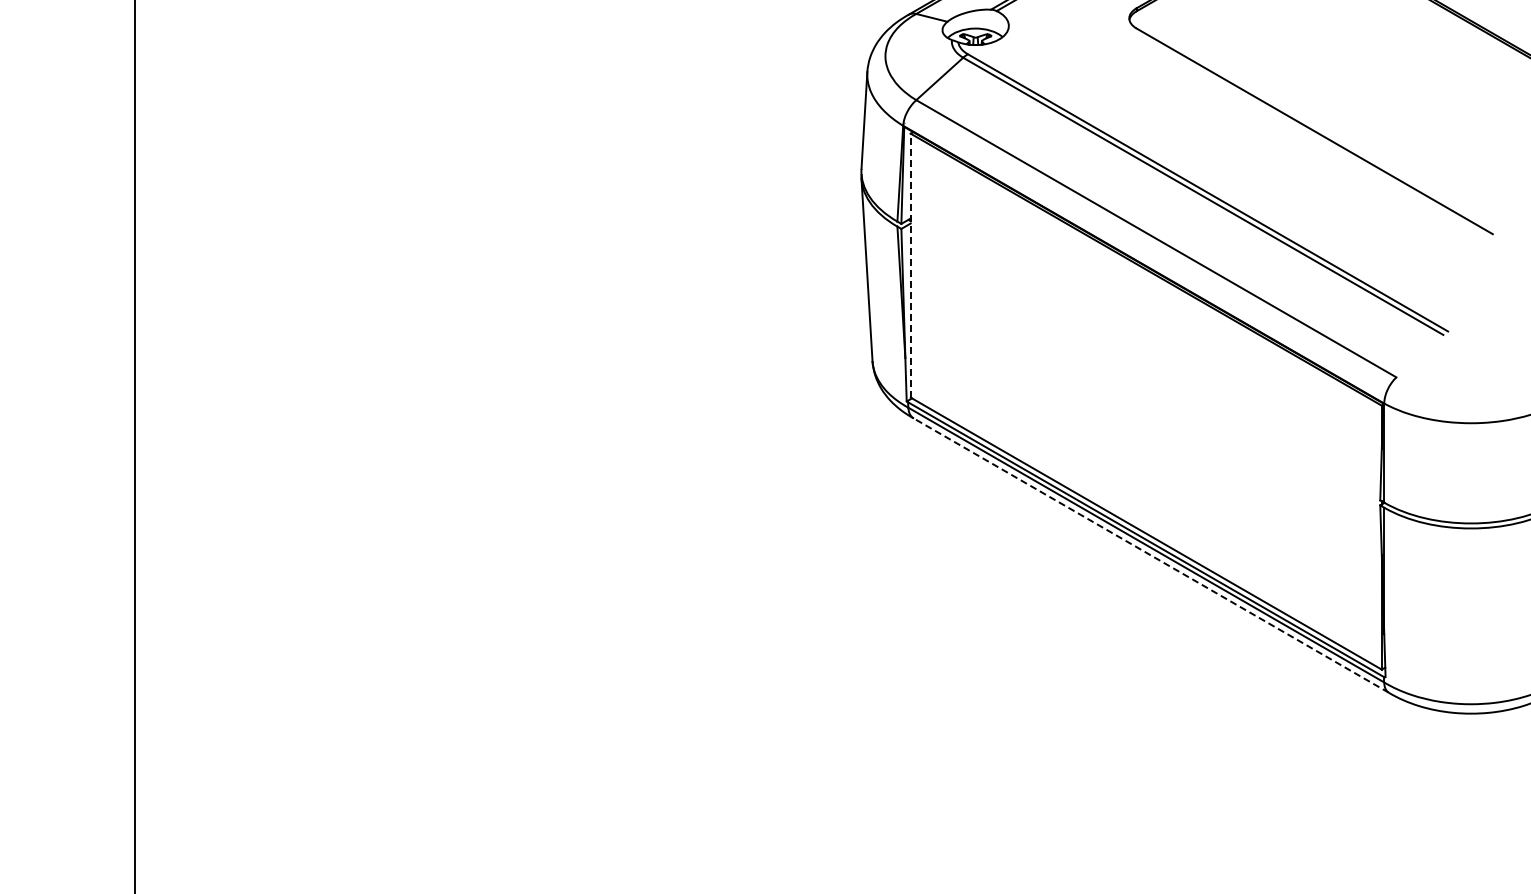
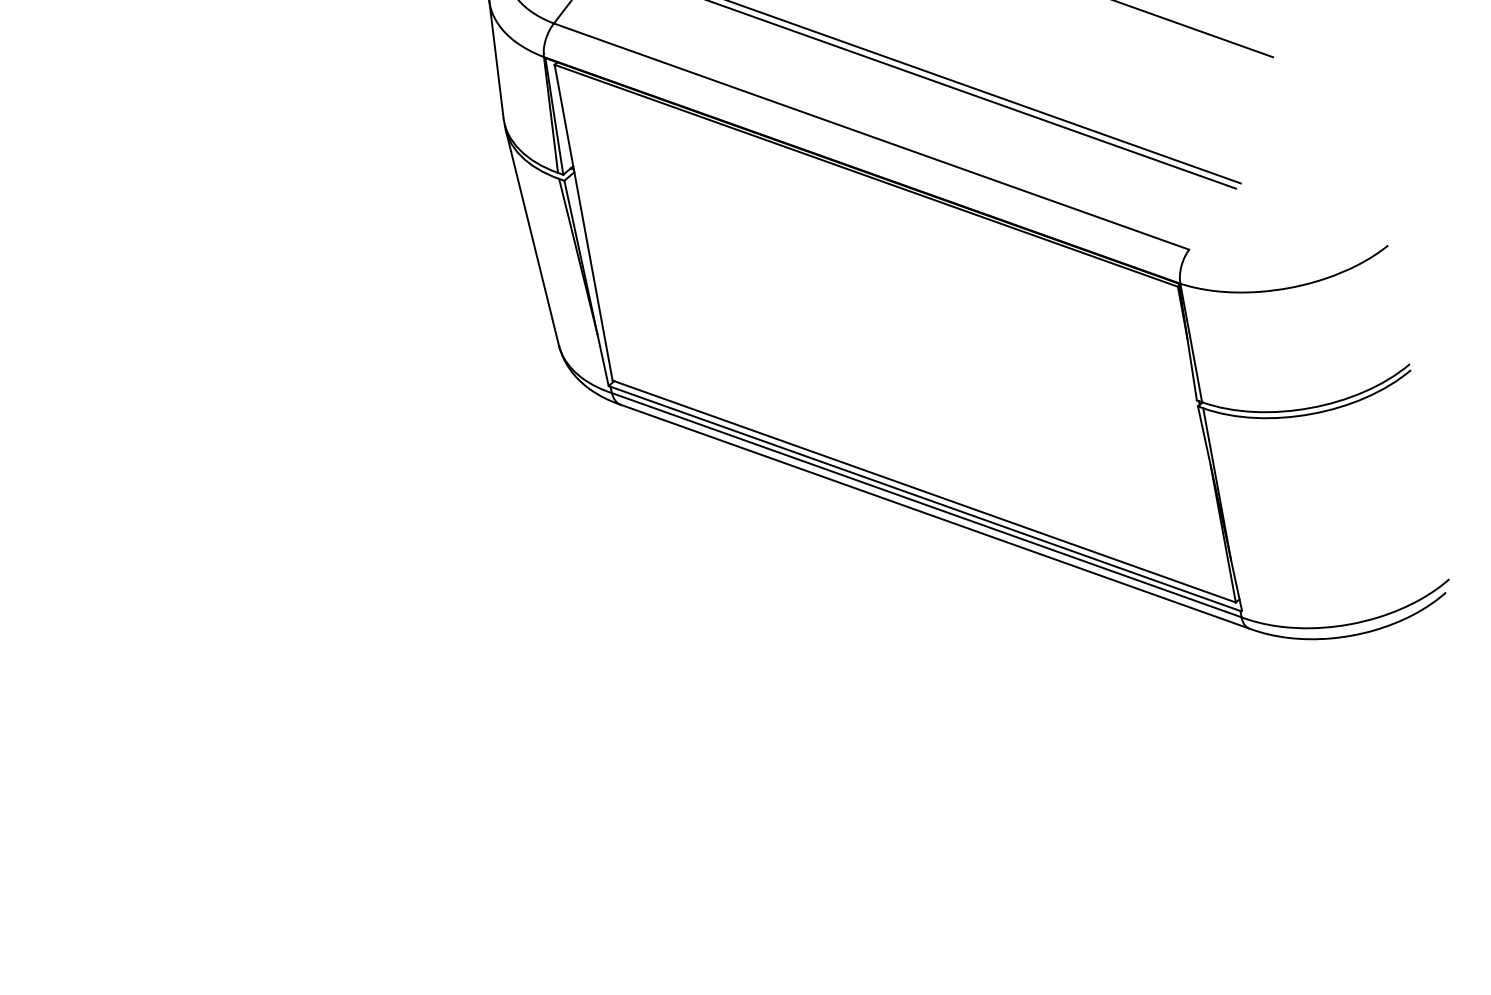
line: (910, 265) -> (583, 222), dashed -> solid
line: (1150, 555) -> (934, 516), dashed -> solid

